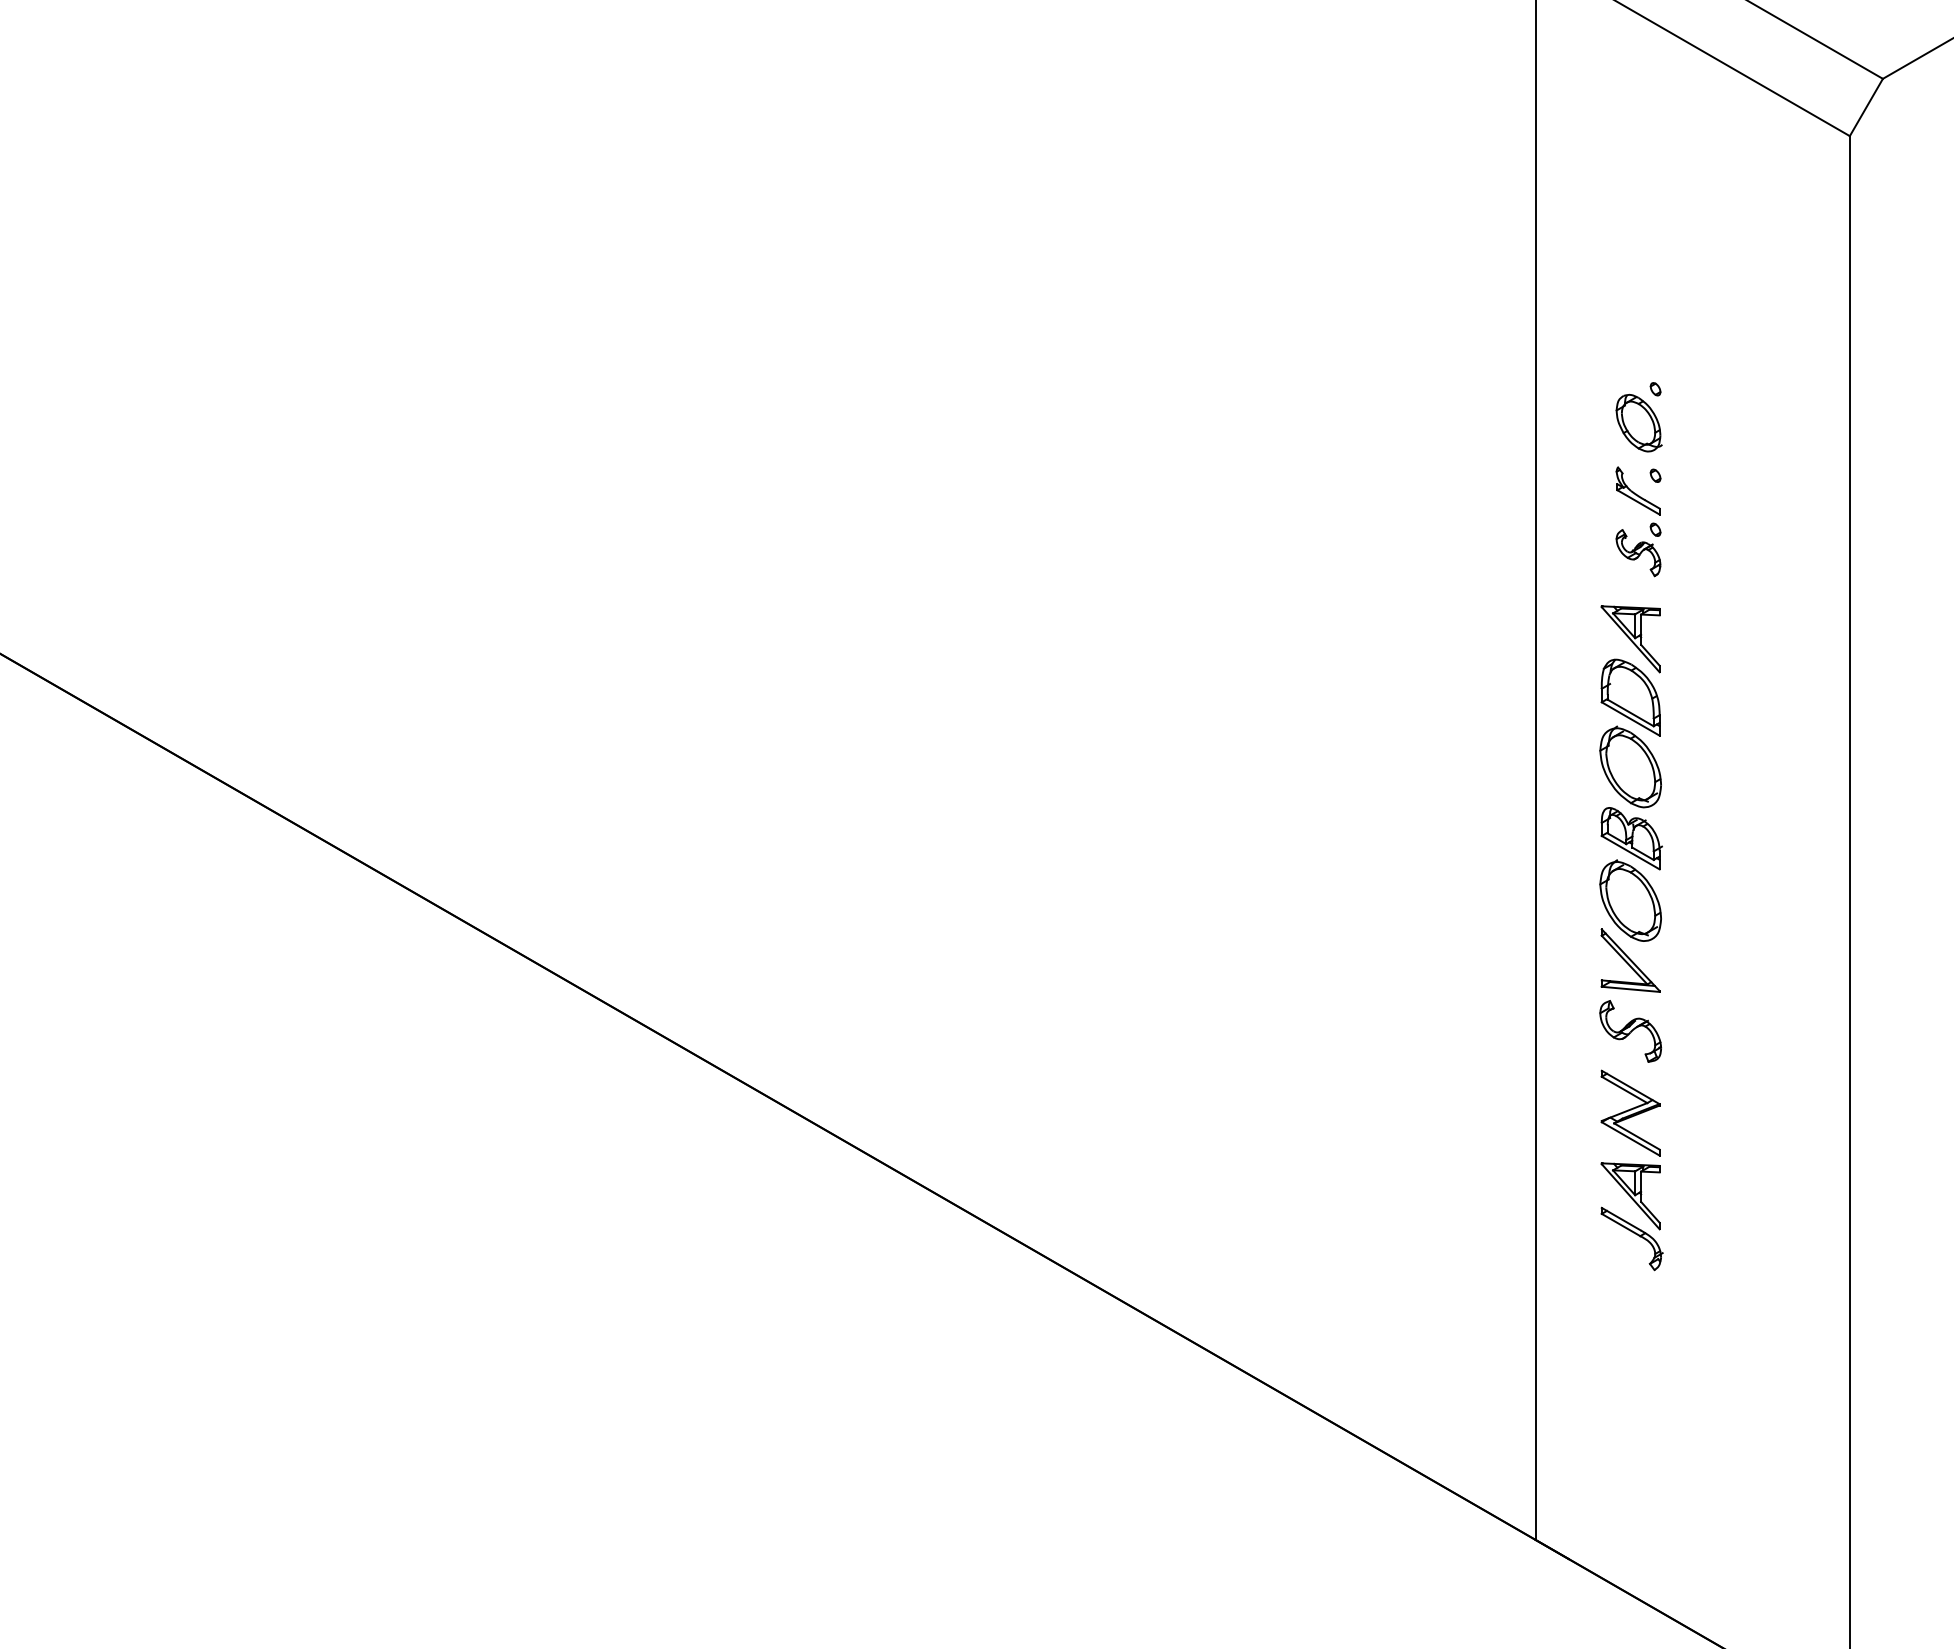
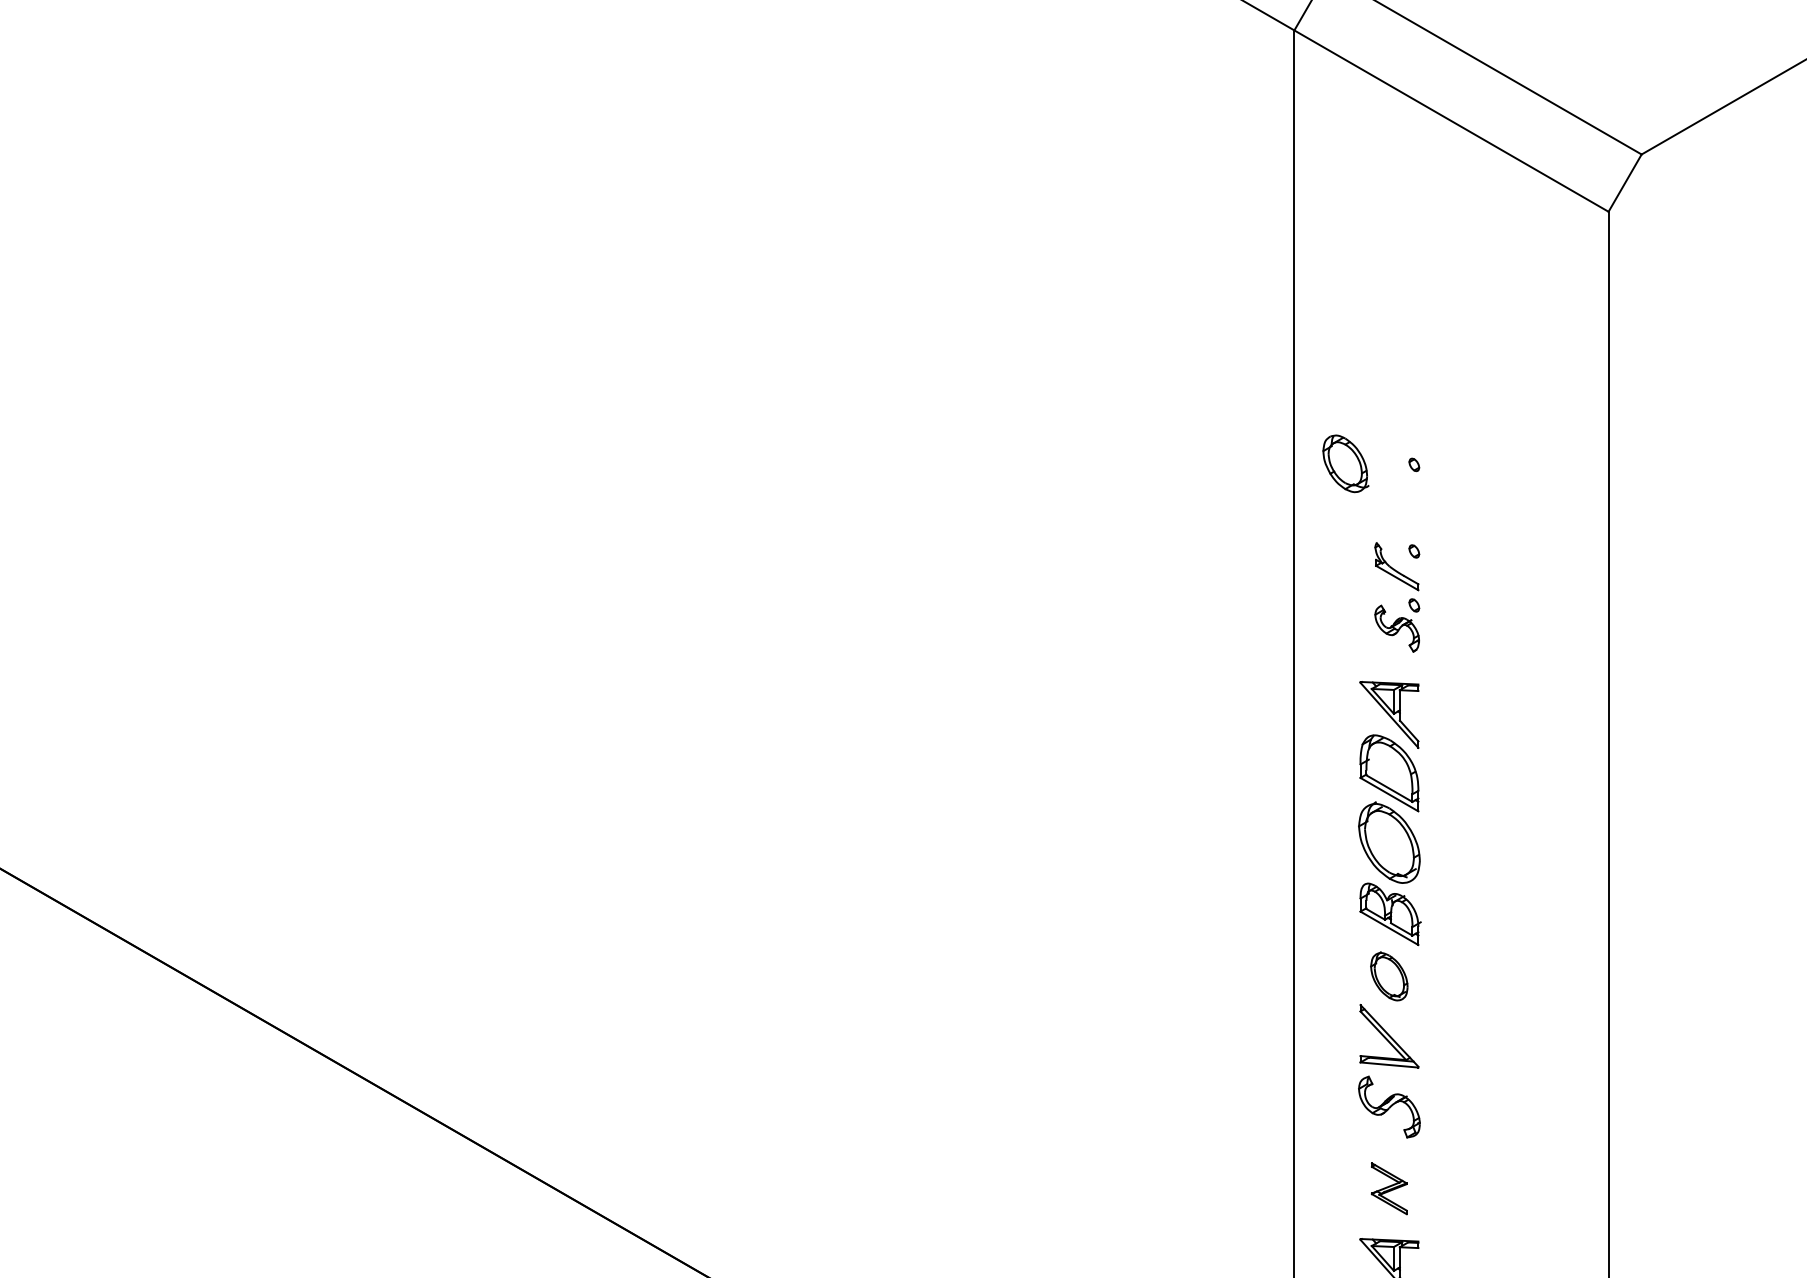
part: (1638, 422) -> (1345, 463), moved
part: (1630, 900) -> (1389, 976), size x0.6
part: (1630, 1112) -> (1389, 1188), size x0.6

